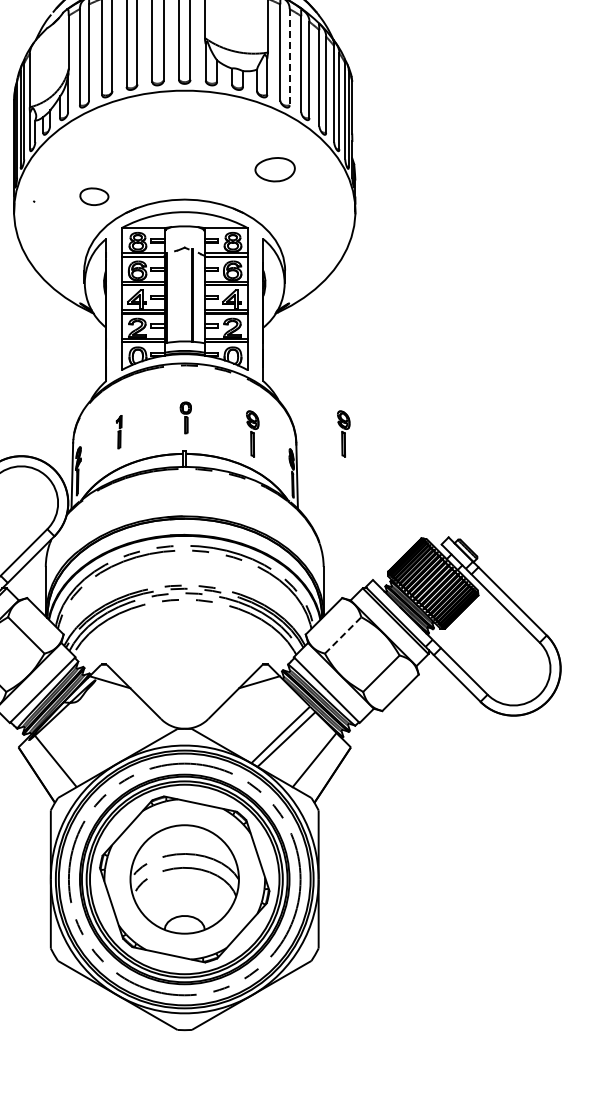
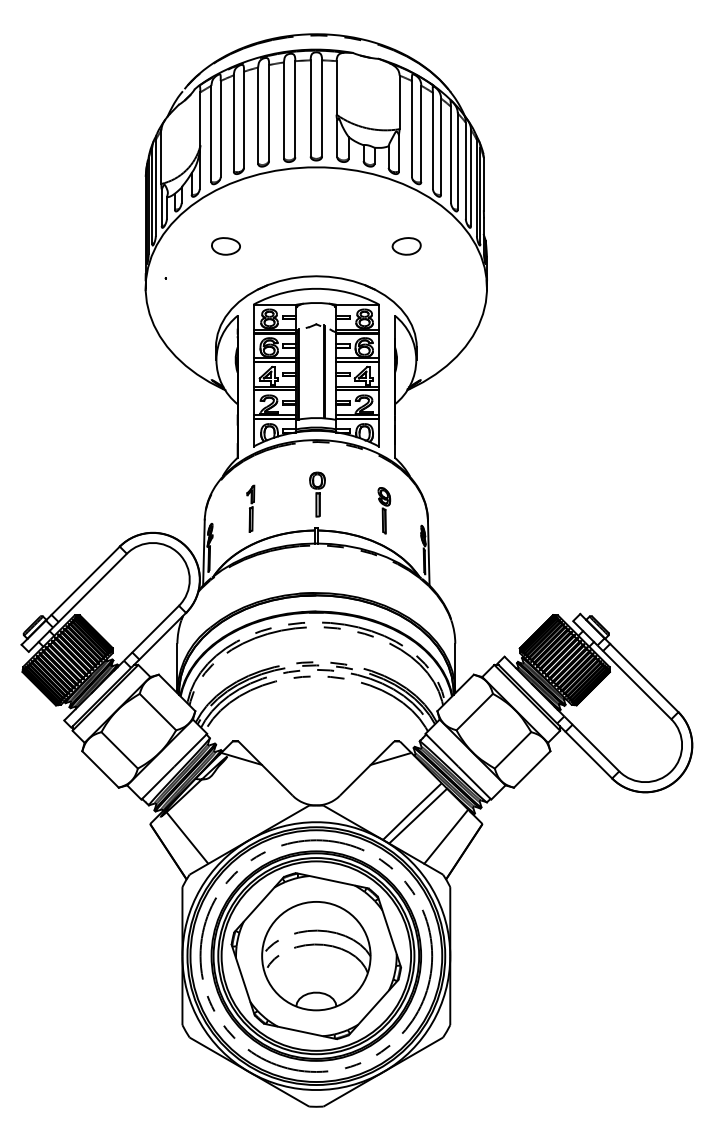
line: (289, 57) -> (421, 134), dashed -> solid
part: (274, 169) -> (406, 246), size x0.71
part: (93, 196) -> (225, 246), moved
part: (185, 417) -> (317, 494), size x1.43
part: (118, 431) -> (250, 508), size x1.43
part: (343, 433) -> (475, 510), removed
line: (342, 635) -> (474, 712), dashed -> solid

